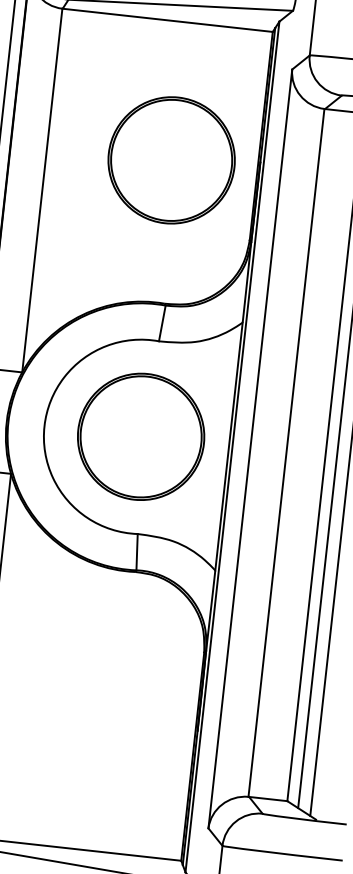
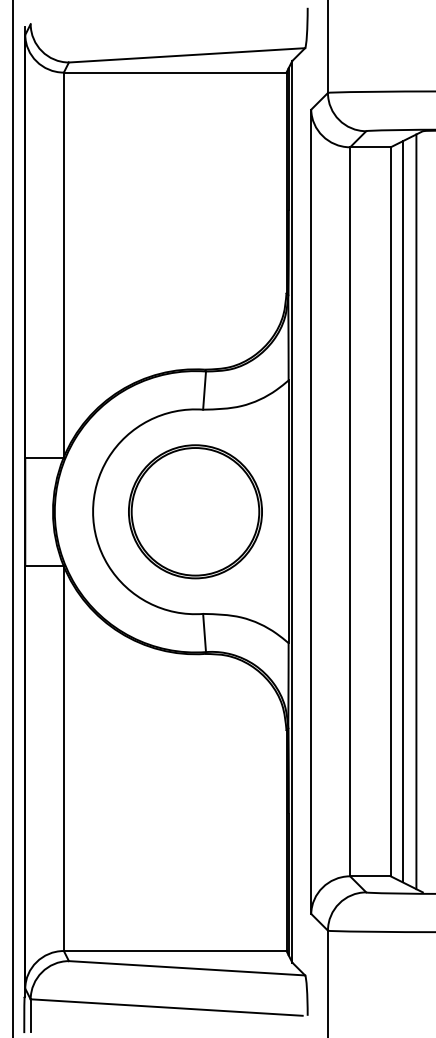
part: (171, 160) -> (195, 218), removed

